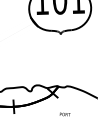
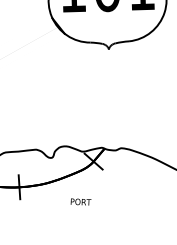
text: (64, 114) -> (79, 201), moved

